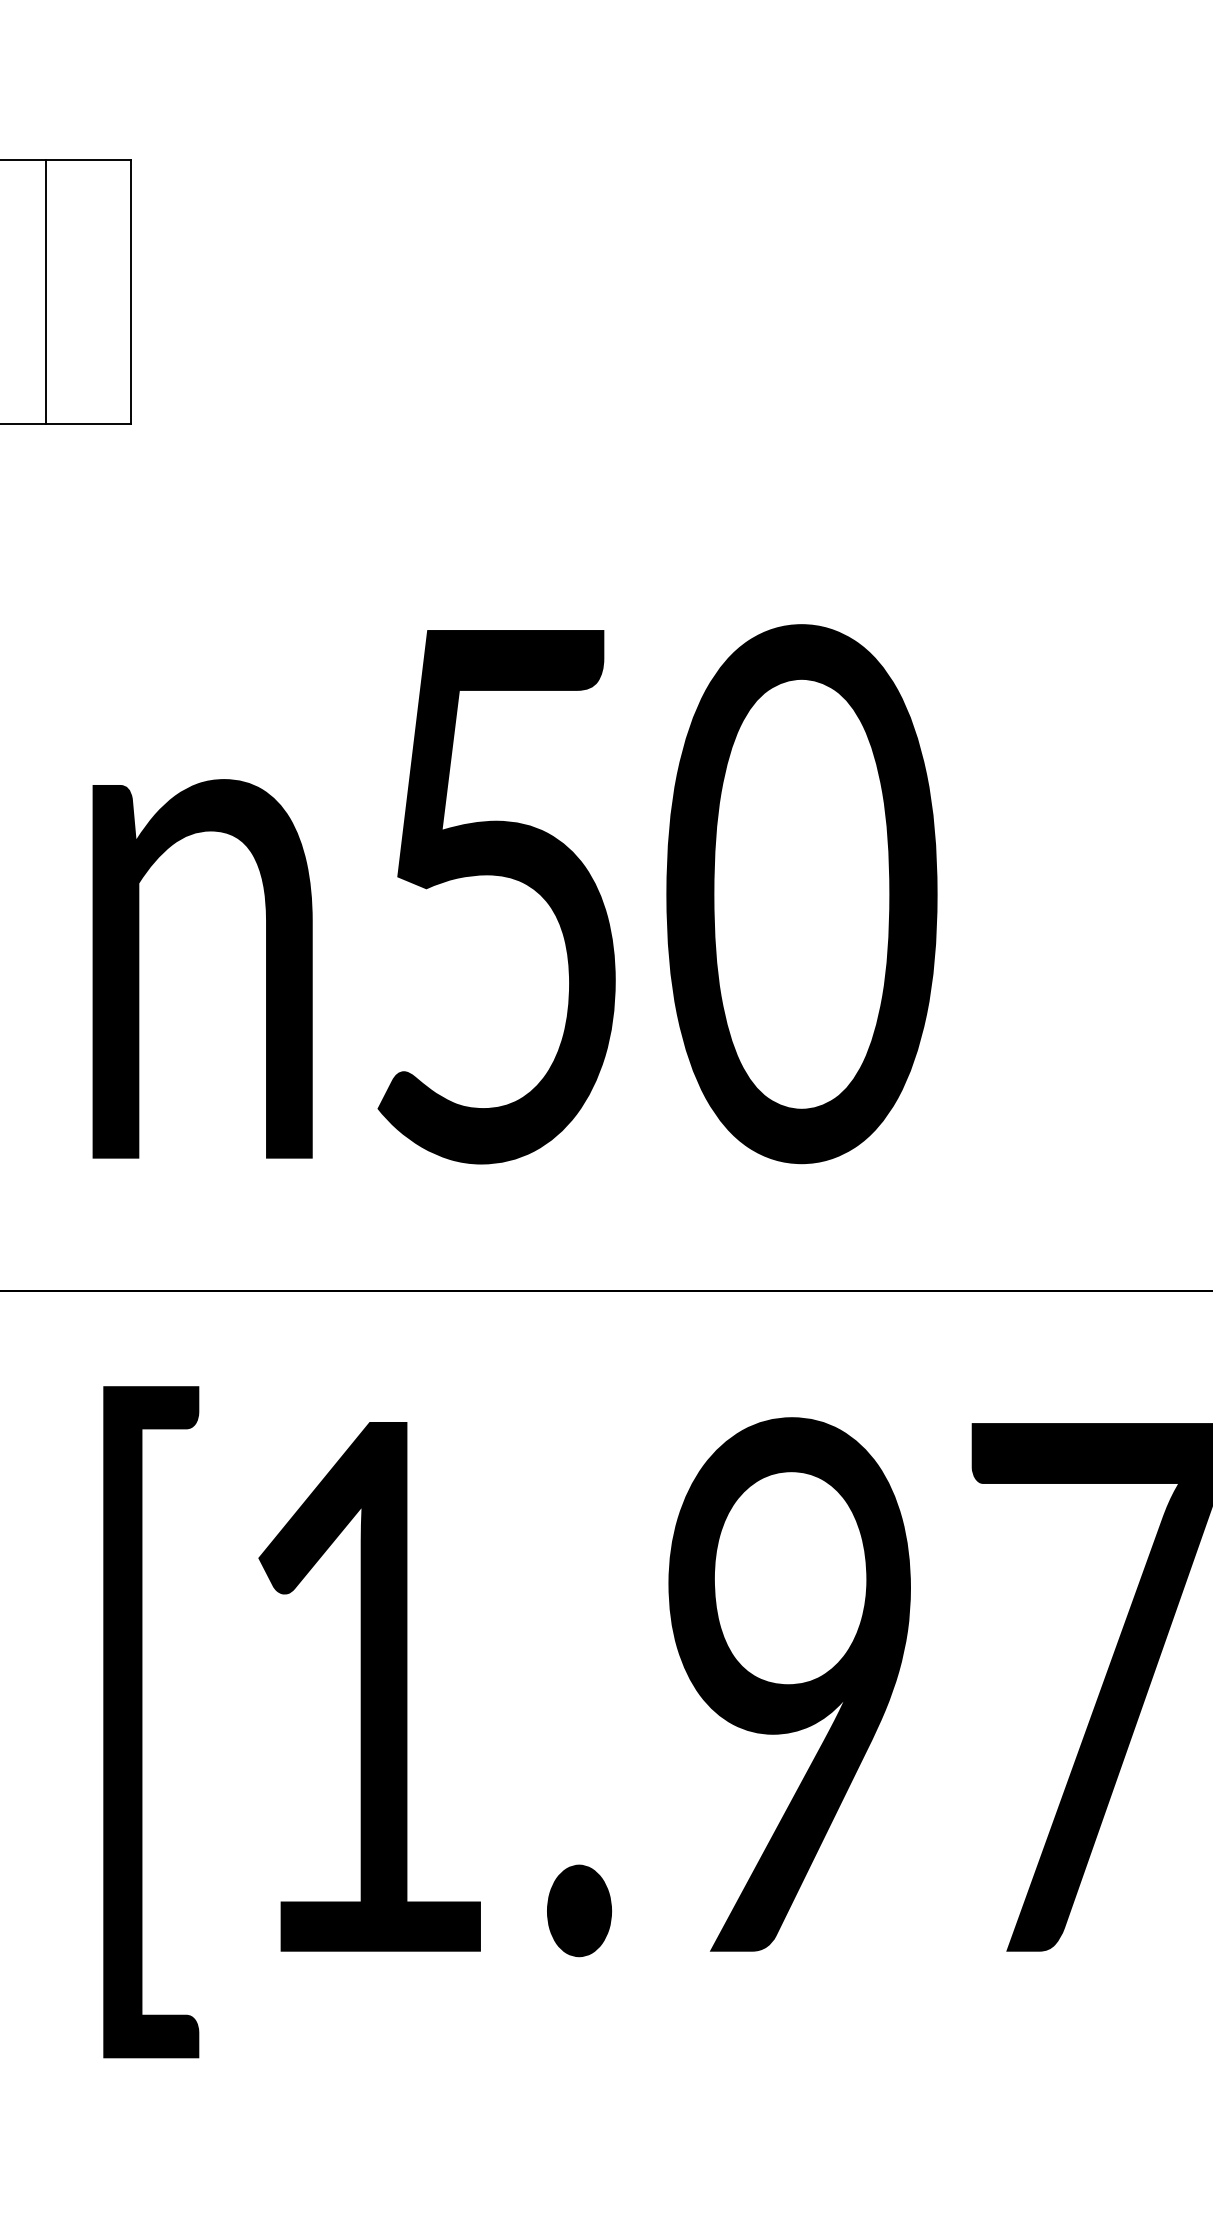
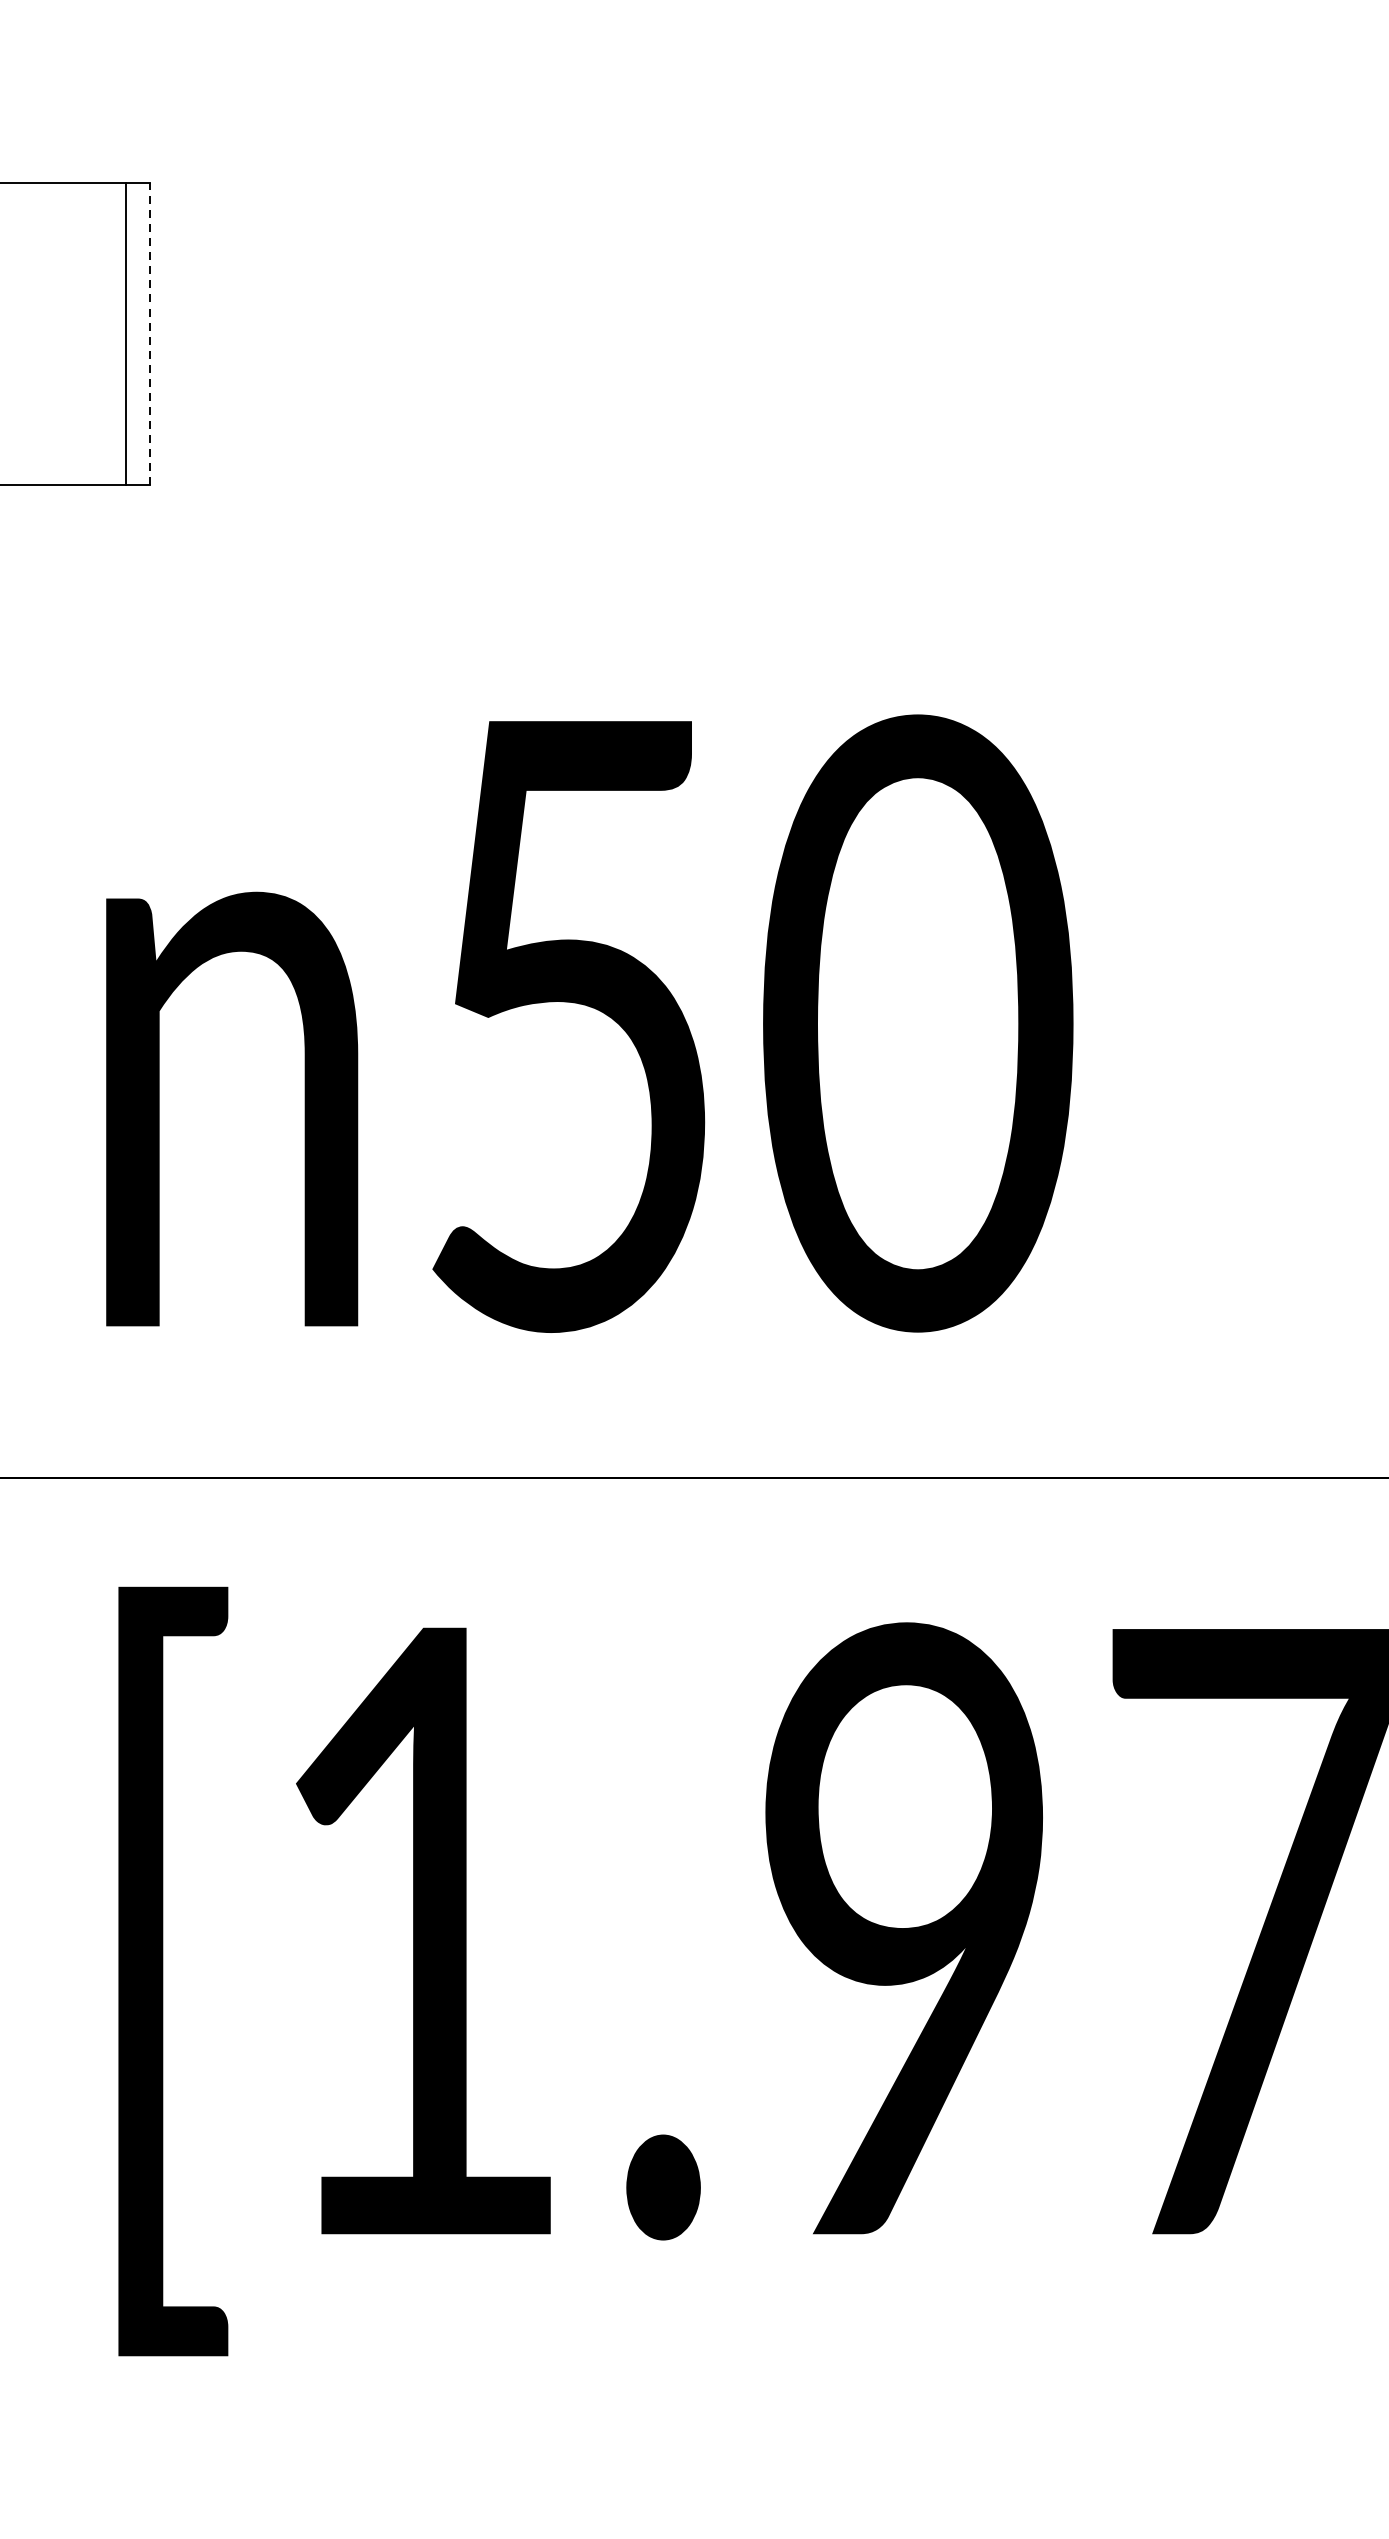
line: (45, 291) -> (125, 333), moved
line: (131, 291) -> (150, 333), solid -> dashed

